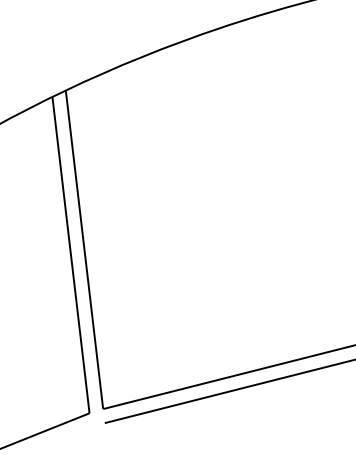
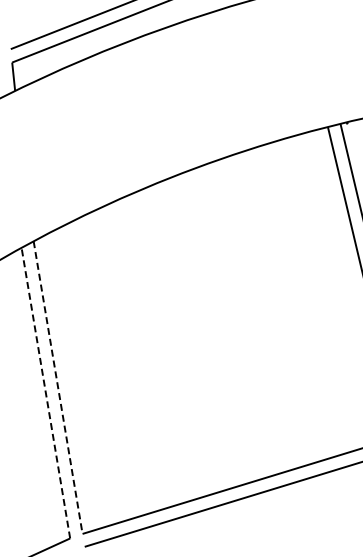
line: (84, 250) -> (58, 388), solid -> dashed
line: (70, 254) -> (45, 392), solid -> dashed

